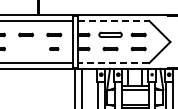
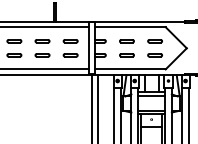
line: (114, 21) -> (130, 27), dashed -> solid
part: (110, 35) -> (126, 41), size x0.62
part: (26, 49) -> (42, 55), added
part: (54, 49) -> (70, 55), size x1.67
line: (114, 63) -> (130, 69), dashed -> solid

